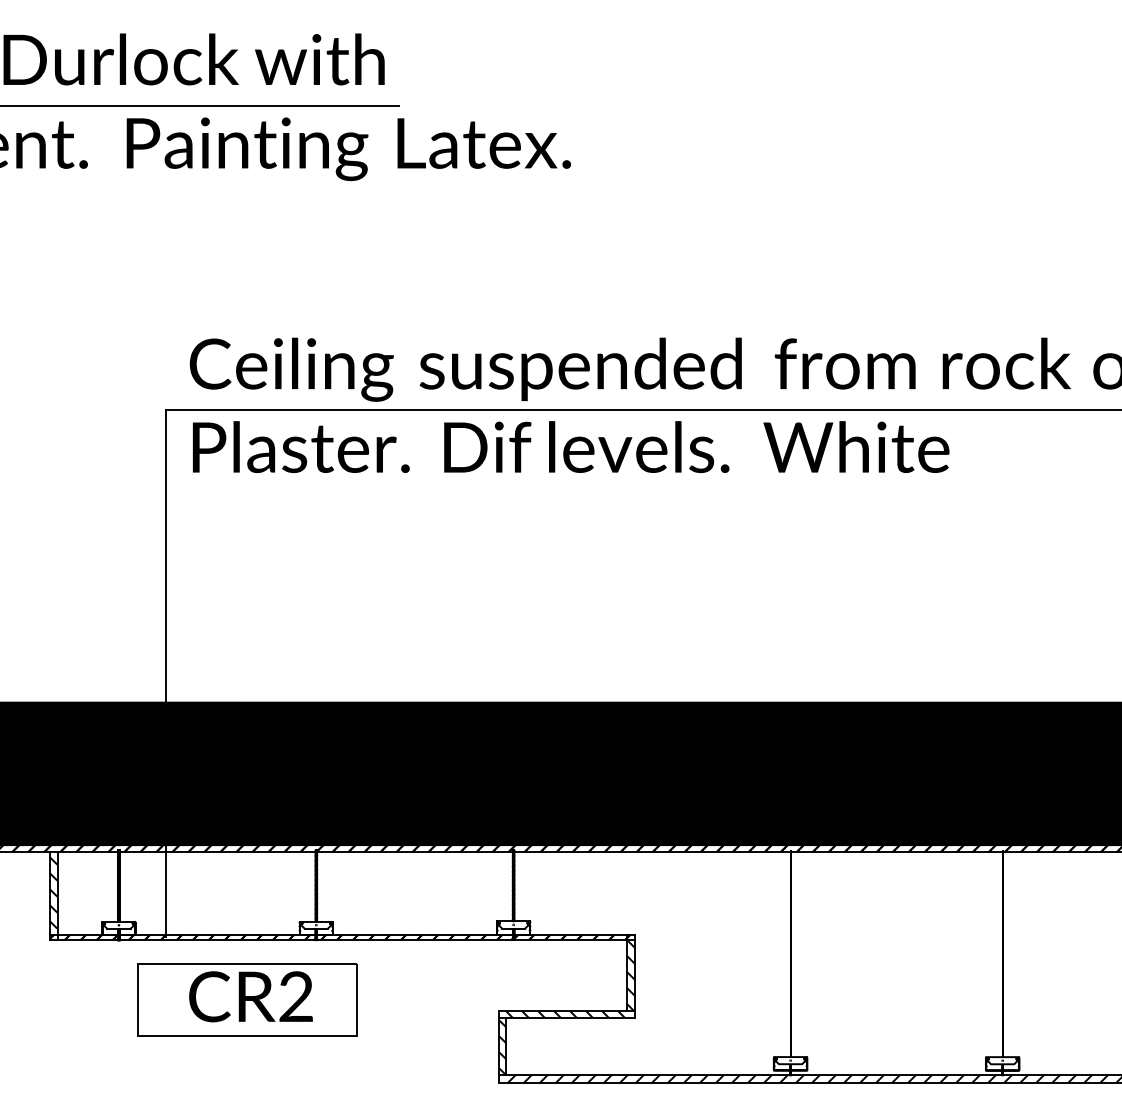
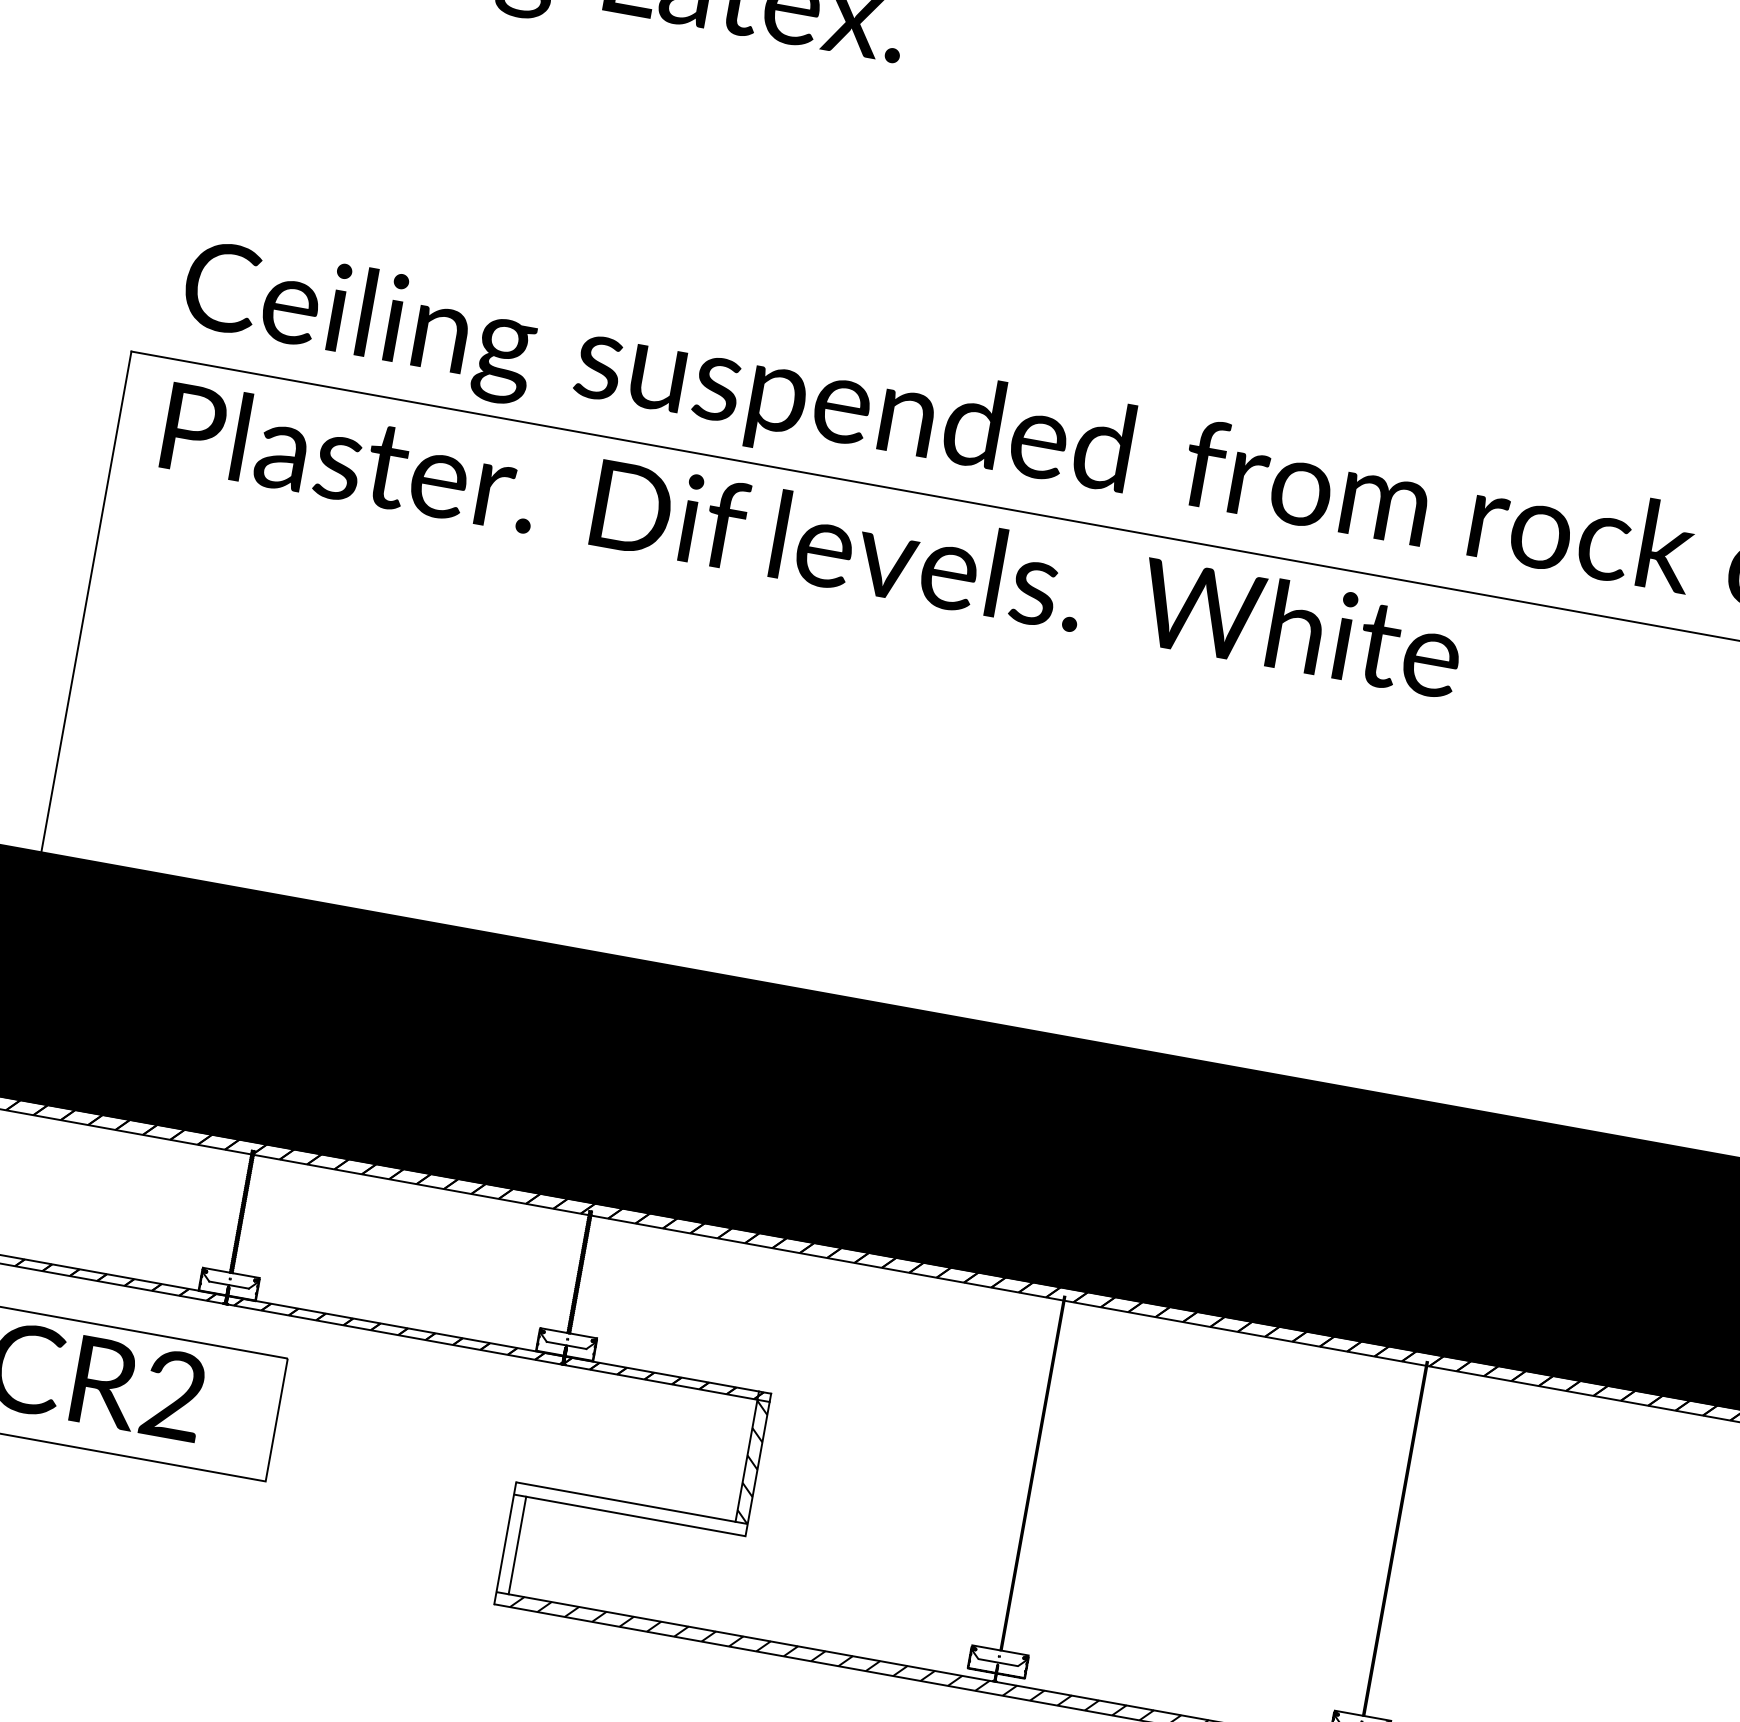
hatch: (570, 1014) -> (637, 1509), removed
hatch: (502, 1047) -> (510, 1545), removed

